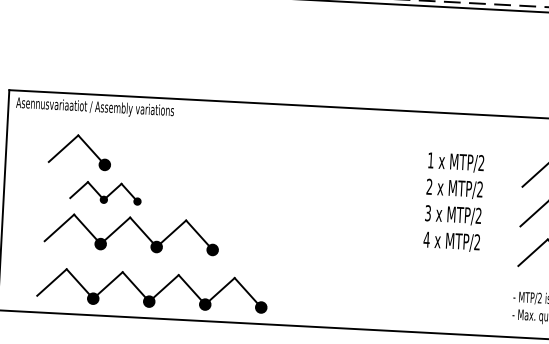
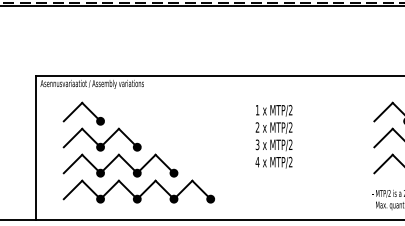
part: (104, 192) -> (101, 139), size x1.67
text: (453, 201) -> (273, 136), moved
part: (151, 290) -> (138, 191), moved

